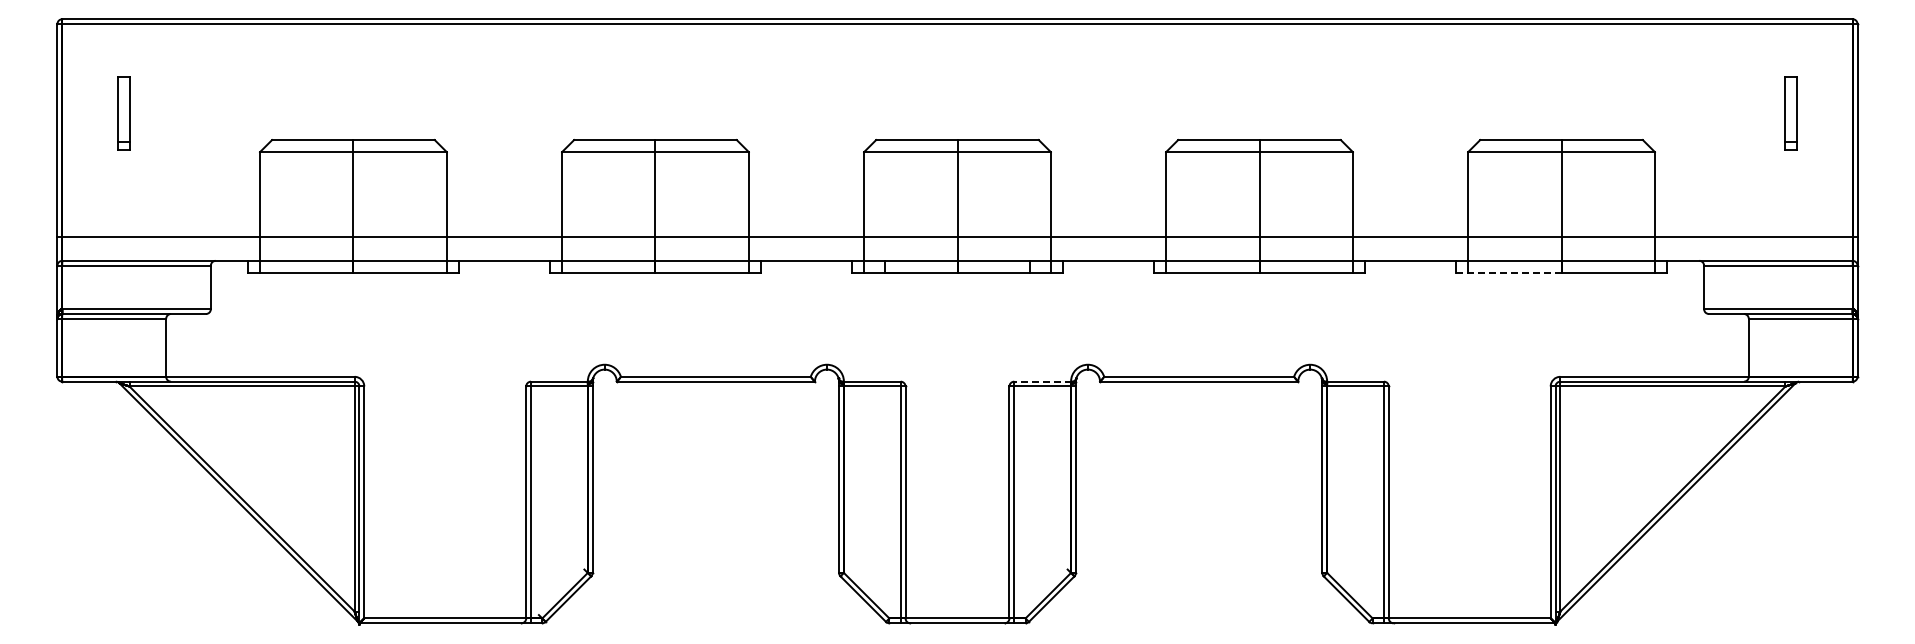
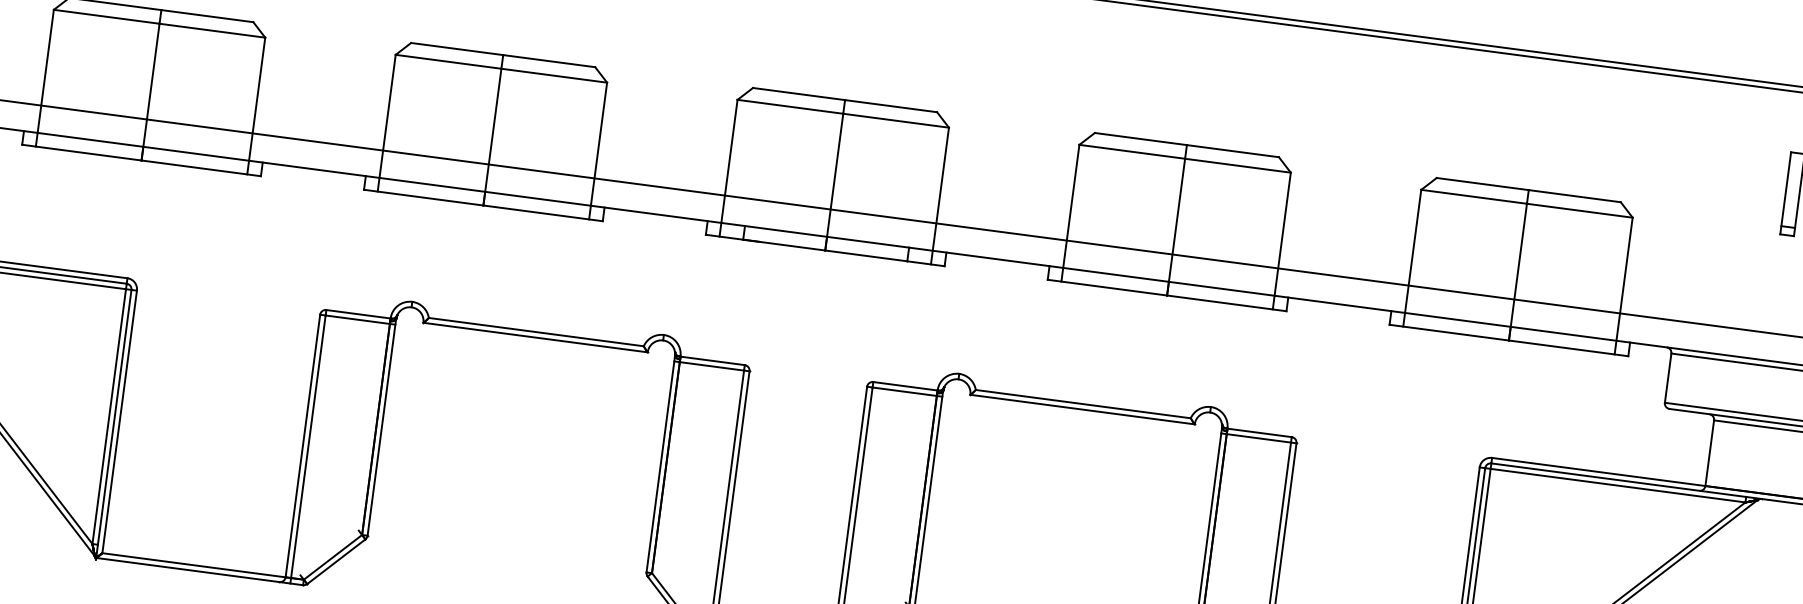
line: (1508, 272) -> (1448, 332), dashed -> solid
line: (1043, 381) -> (906, 386), dashed -> solid

